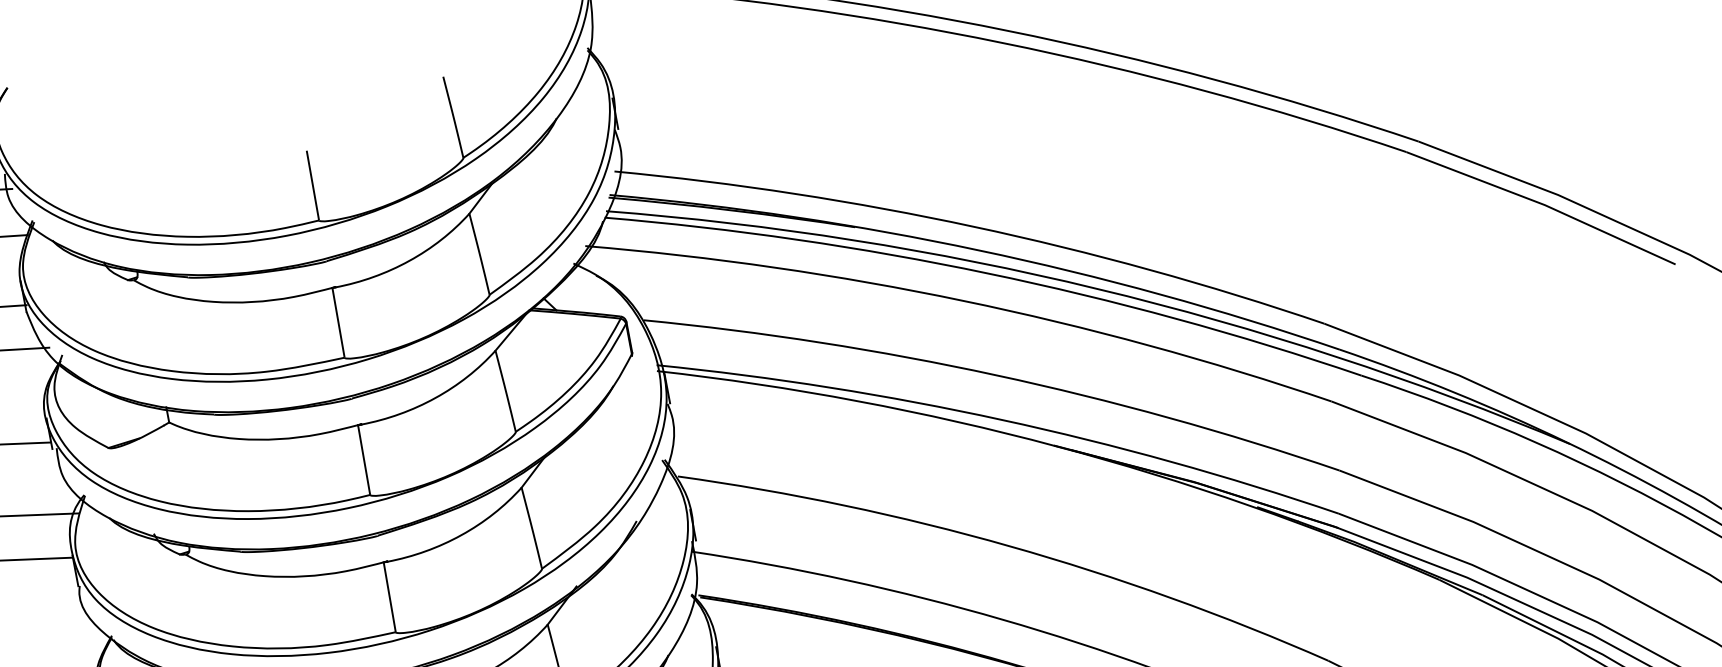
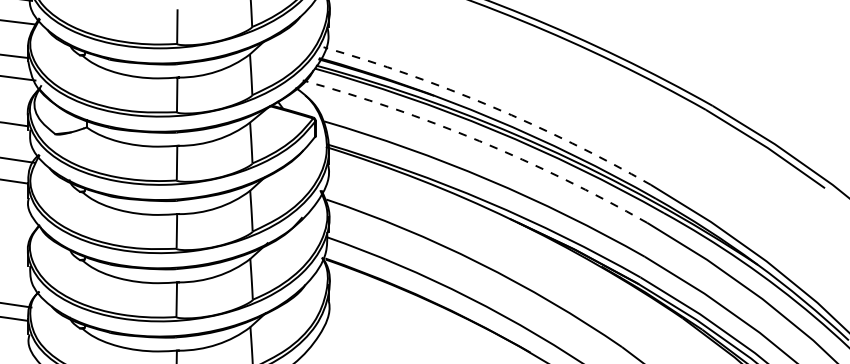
arc: (974, 226) -> (491, 106), solid -> dashed
arc: (963, 301) -> (479, 141), solid -> dashed

